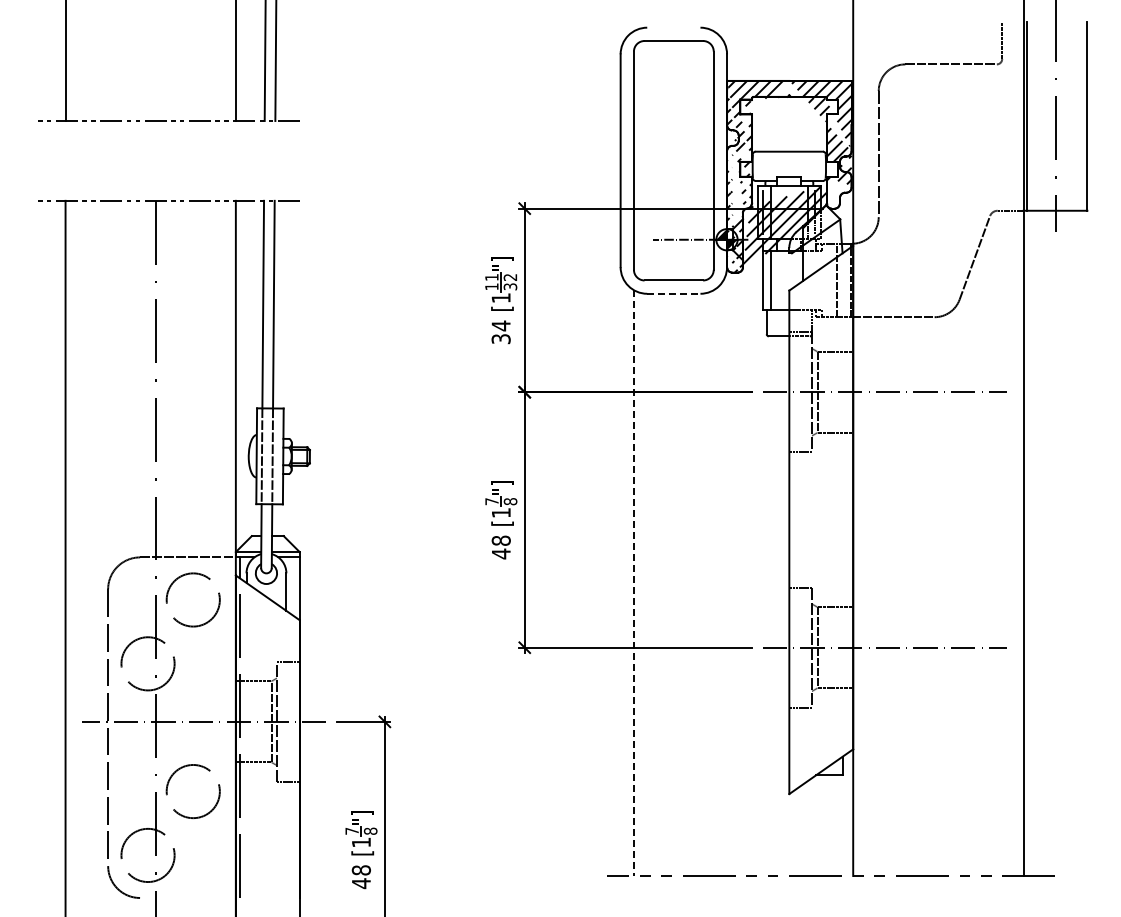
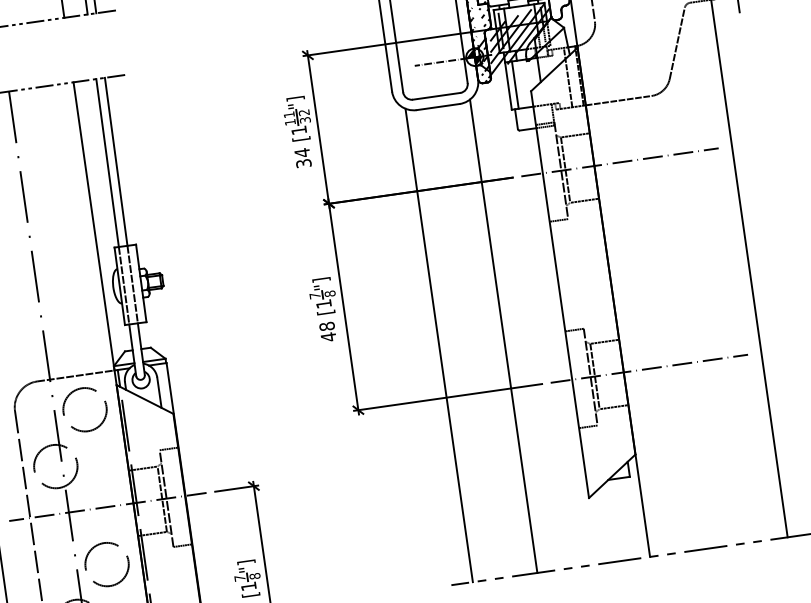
line: (673, 293) -> (437, 106), dashed -> solid
line: (633, 583) -> (438, 345), dashed -> solid
line: (713, 583) -> (503, 336), added

